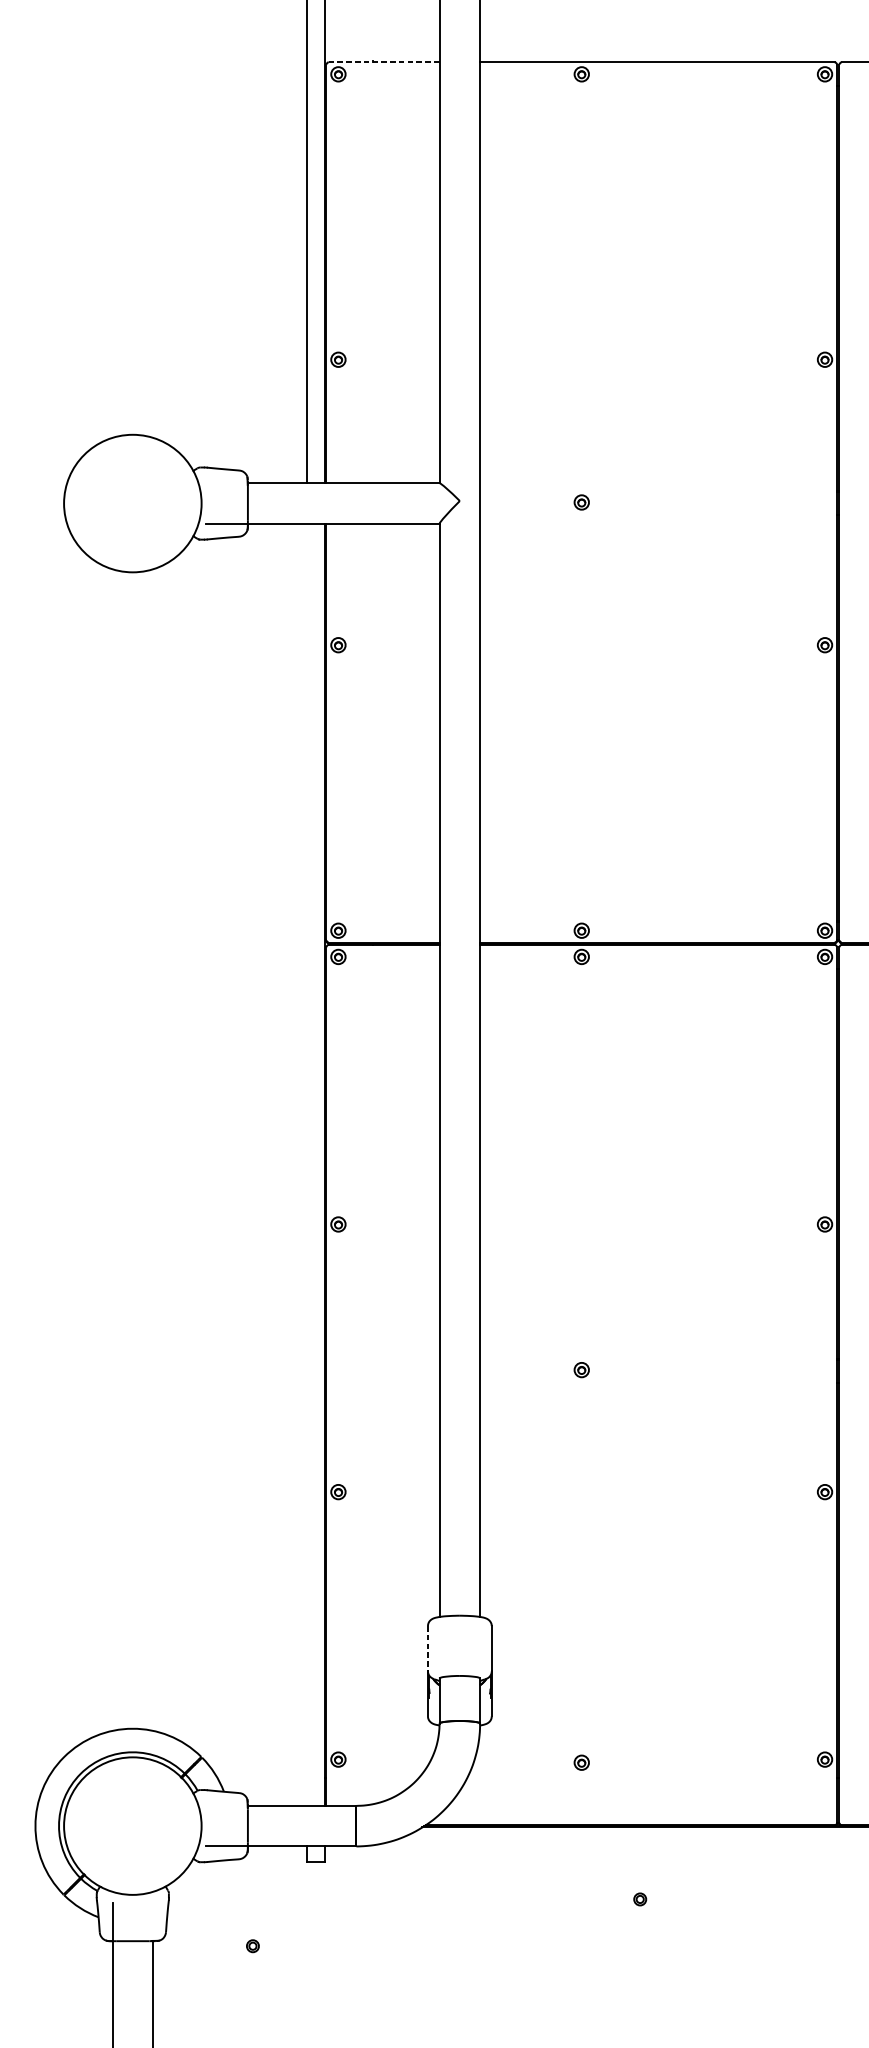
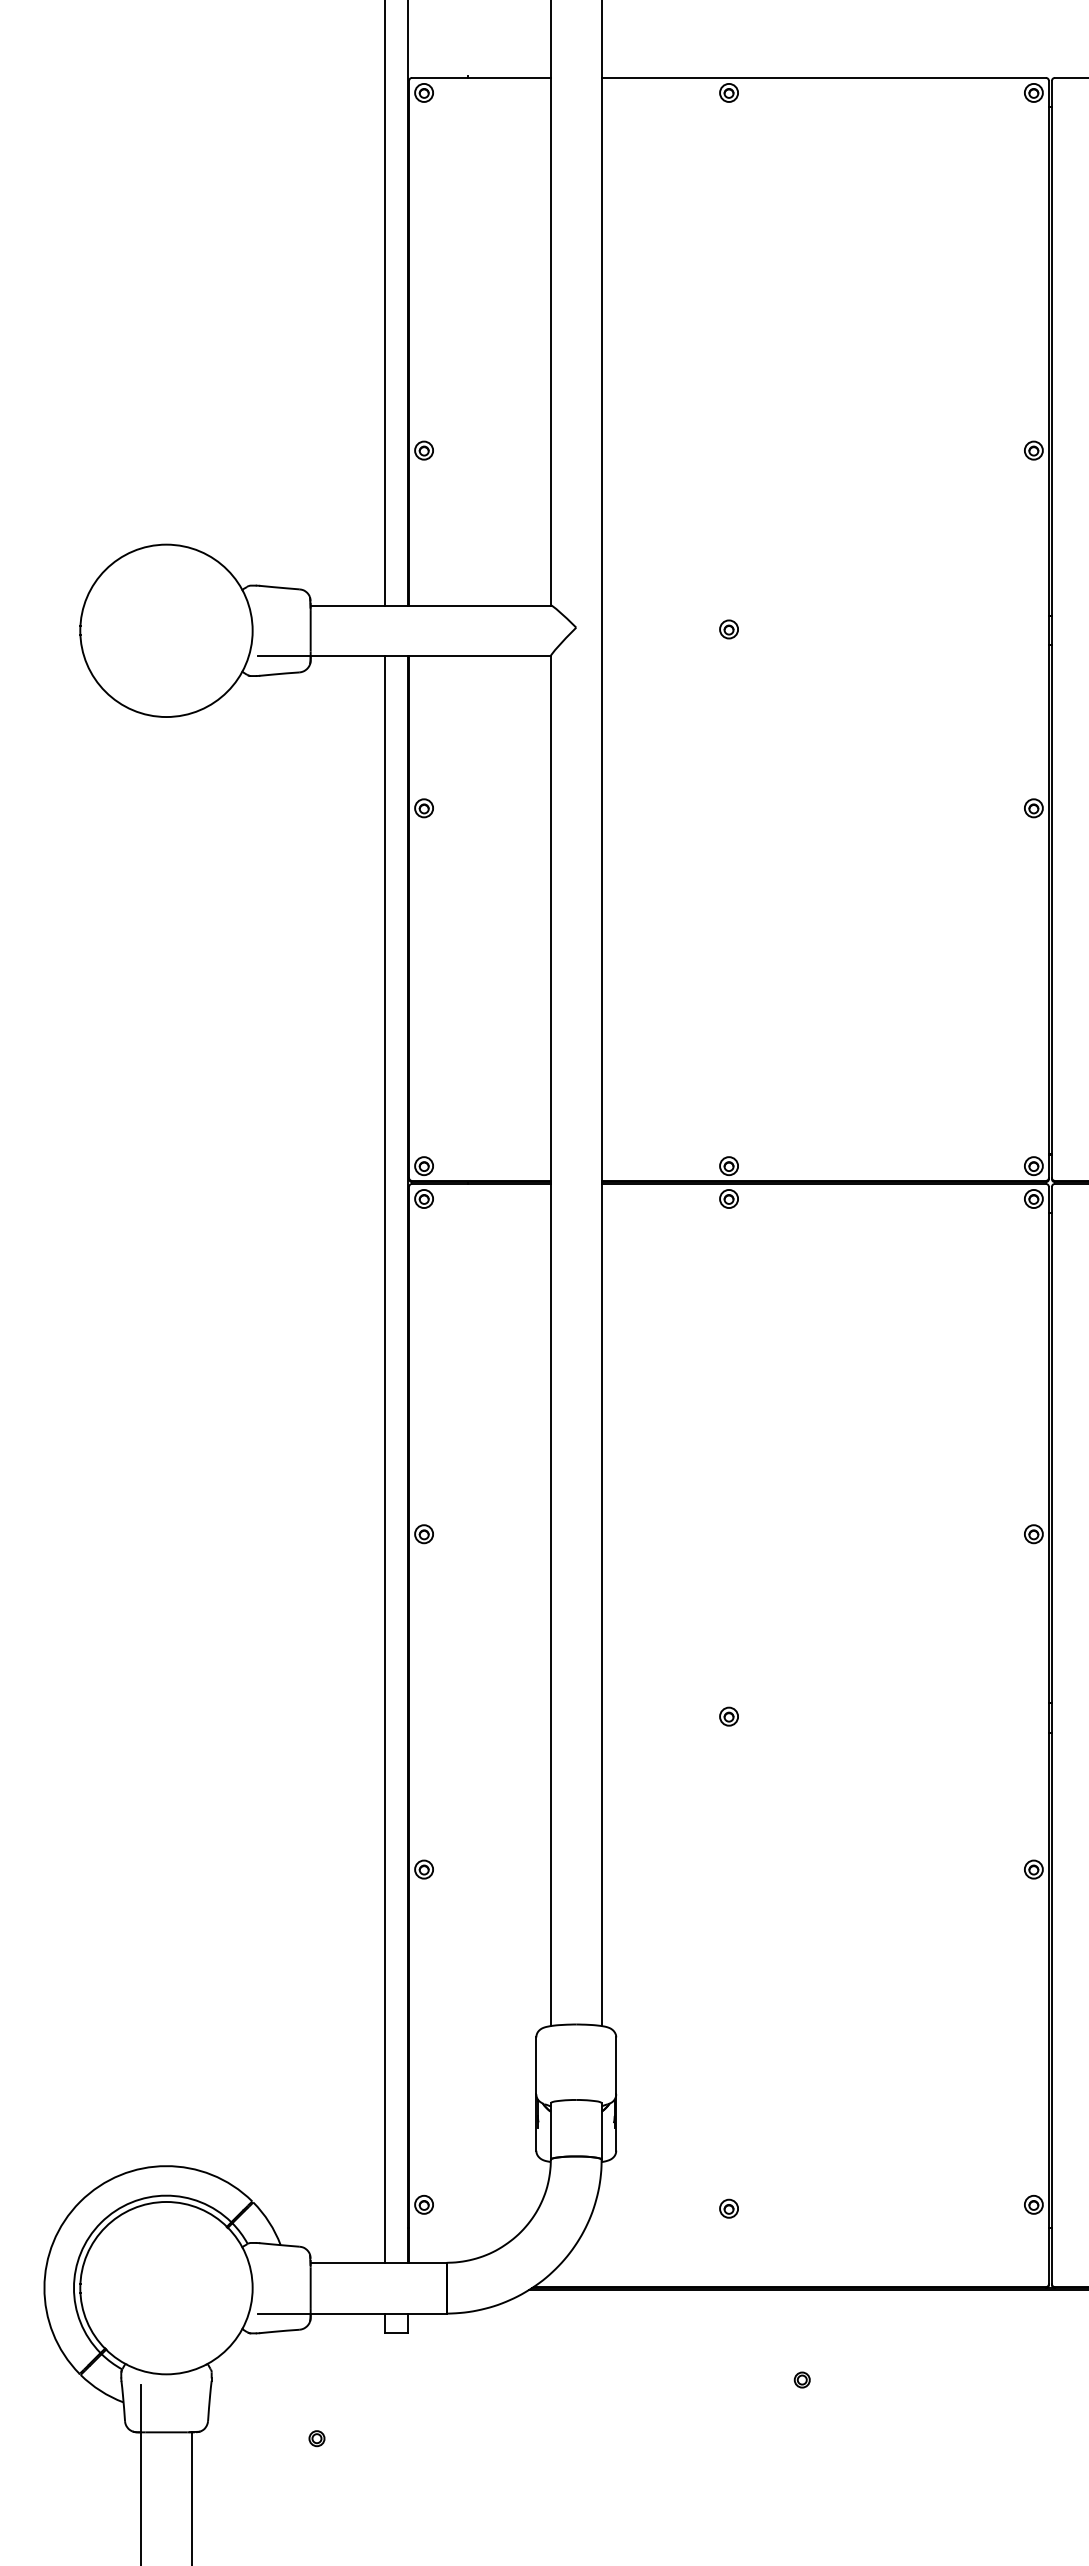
line: (383, 62) -> (480, 77), dashed -> solid
line: (306, 1164) -> (384, 1459), added
line: (428, 1649) -> (536, 2066), dashed -> solid

